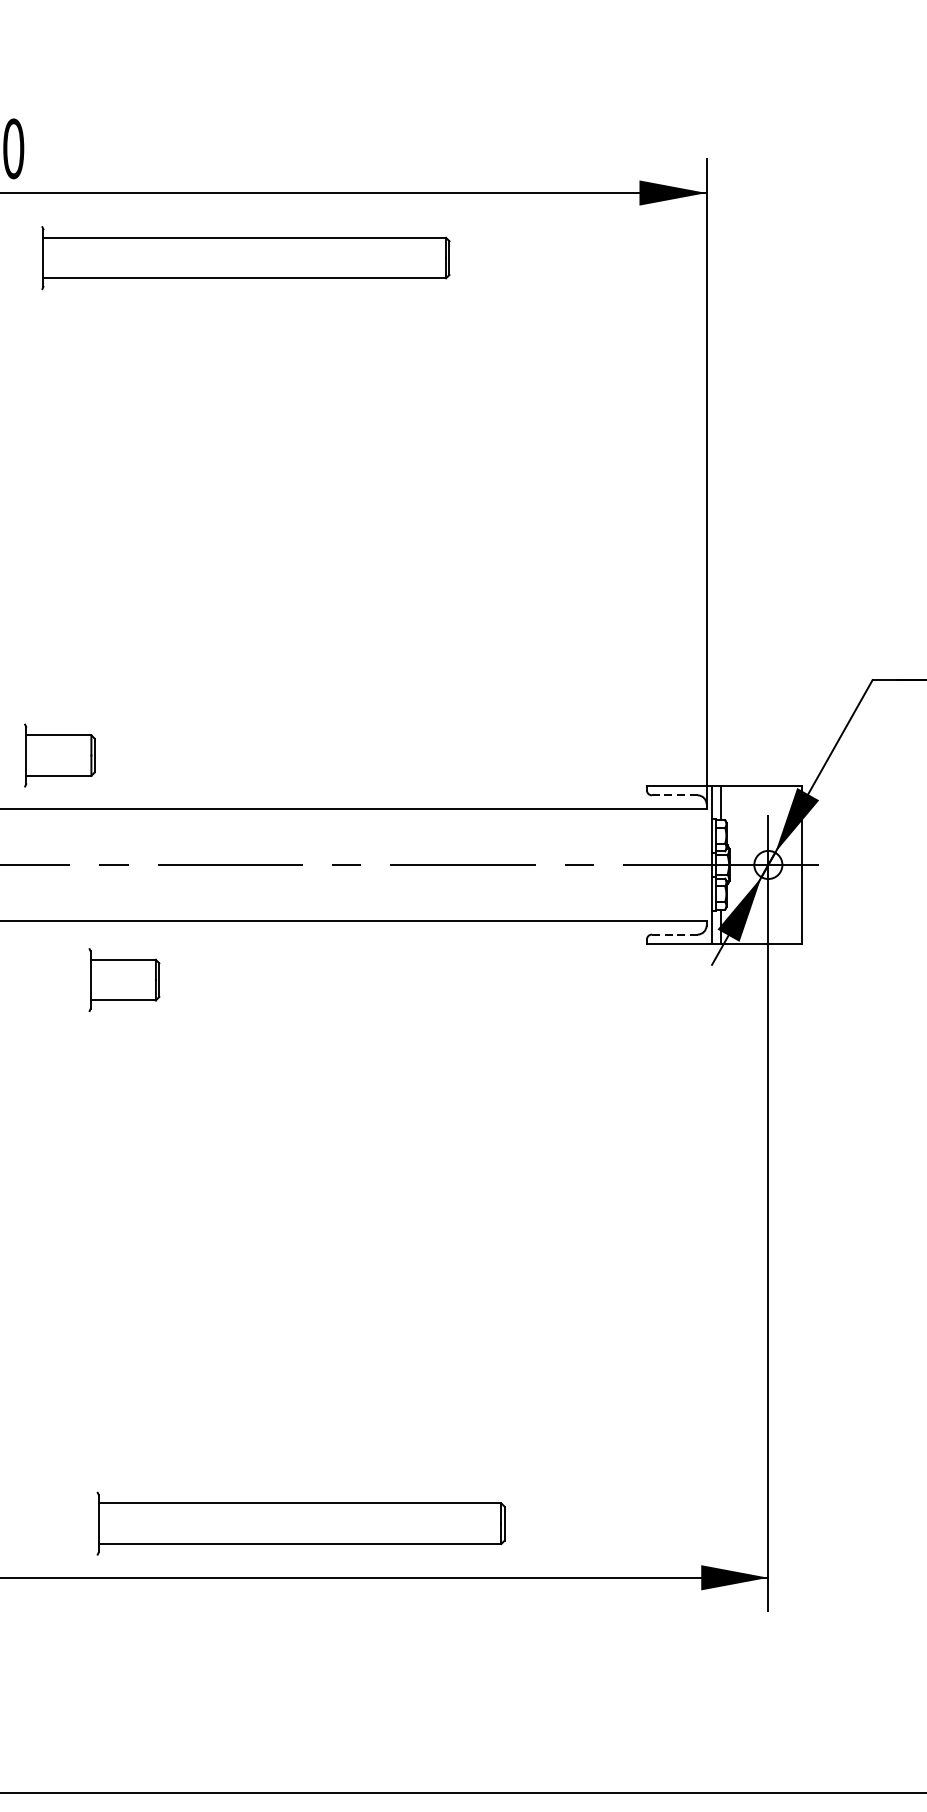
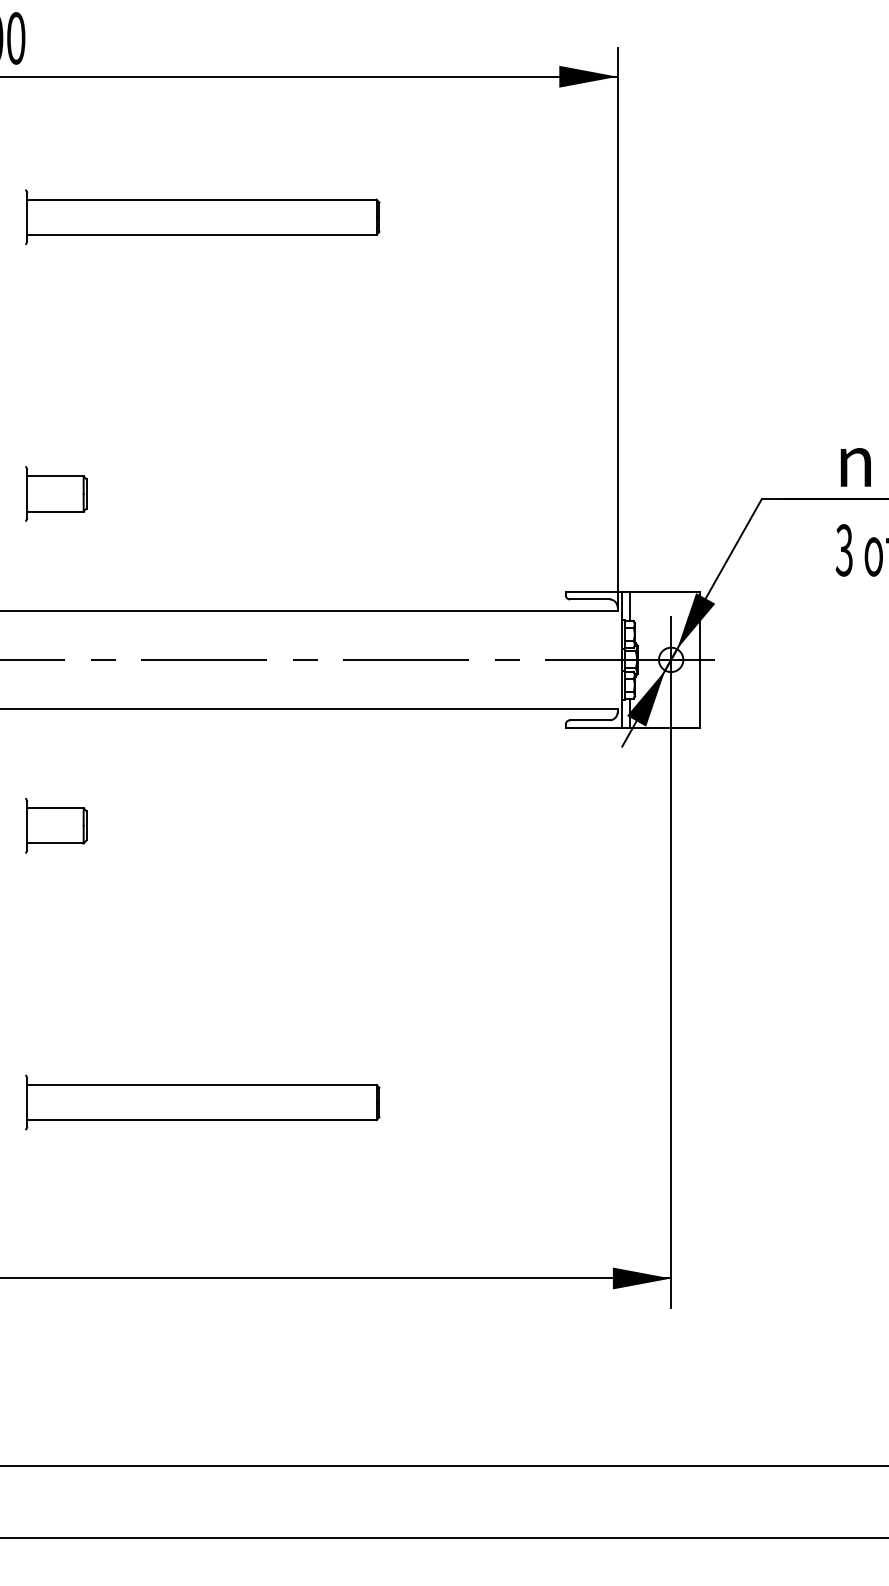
part: (245, 258) -> (202, 217), moved
part: (60, 755) -> (56, 493), moved
line: (674, 795) -> (589, 599), dashed -> solid
line: (674, 934) -> (589, 720), dashed -> solid
part: (124, 979) -> (56, 825), moved
part: (300, 1523) -> (202, 1102), moved

